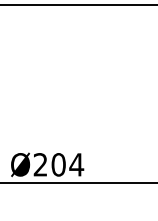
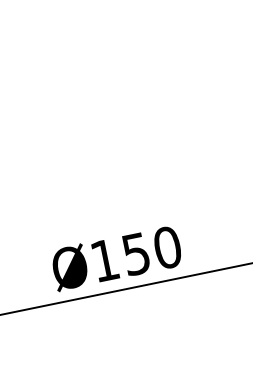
text: (58, 164) -> (135, 253), Ø204 -> Ø150

